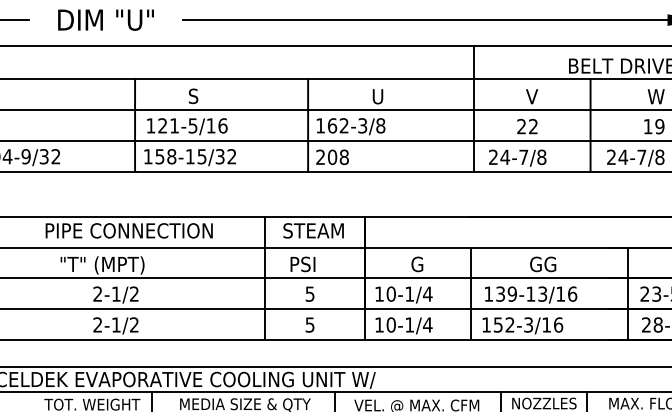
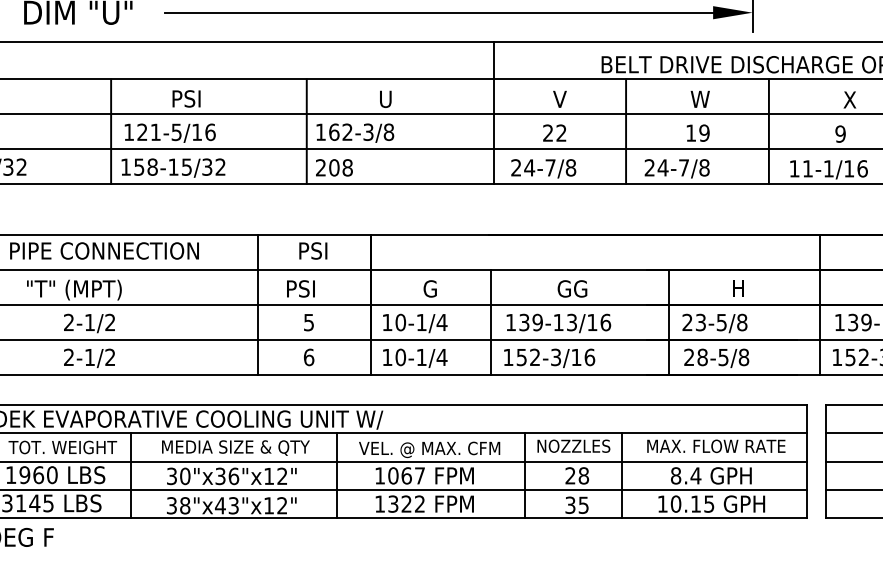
text: (201, 95) -> (186, 98), S -> PSI
text: (313, 230) -> (312, 250), STEAM -> PSI
text: (309, 325) -> (308, 357), 5 -> 6

